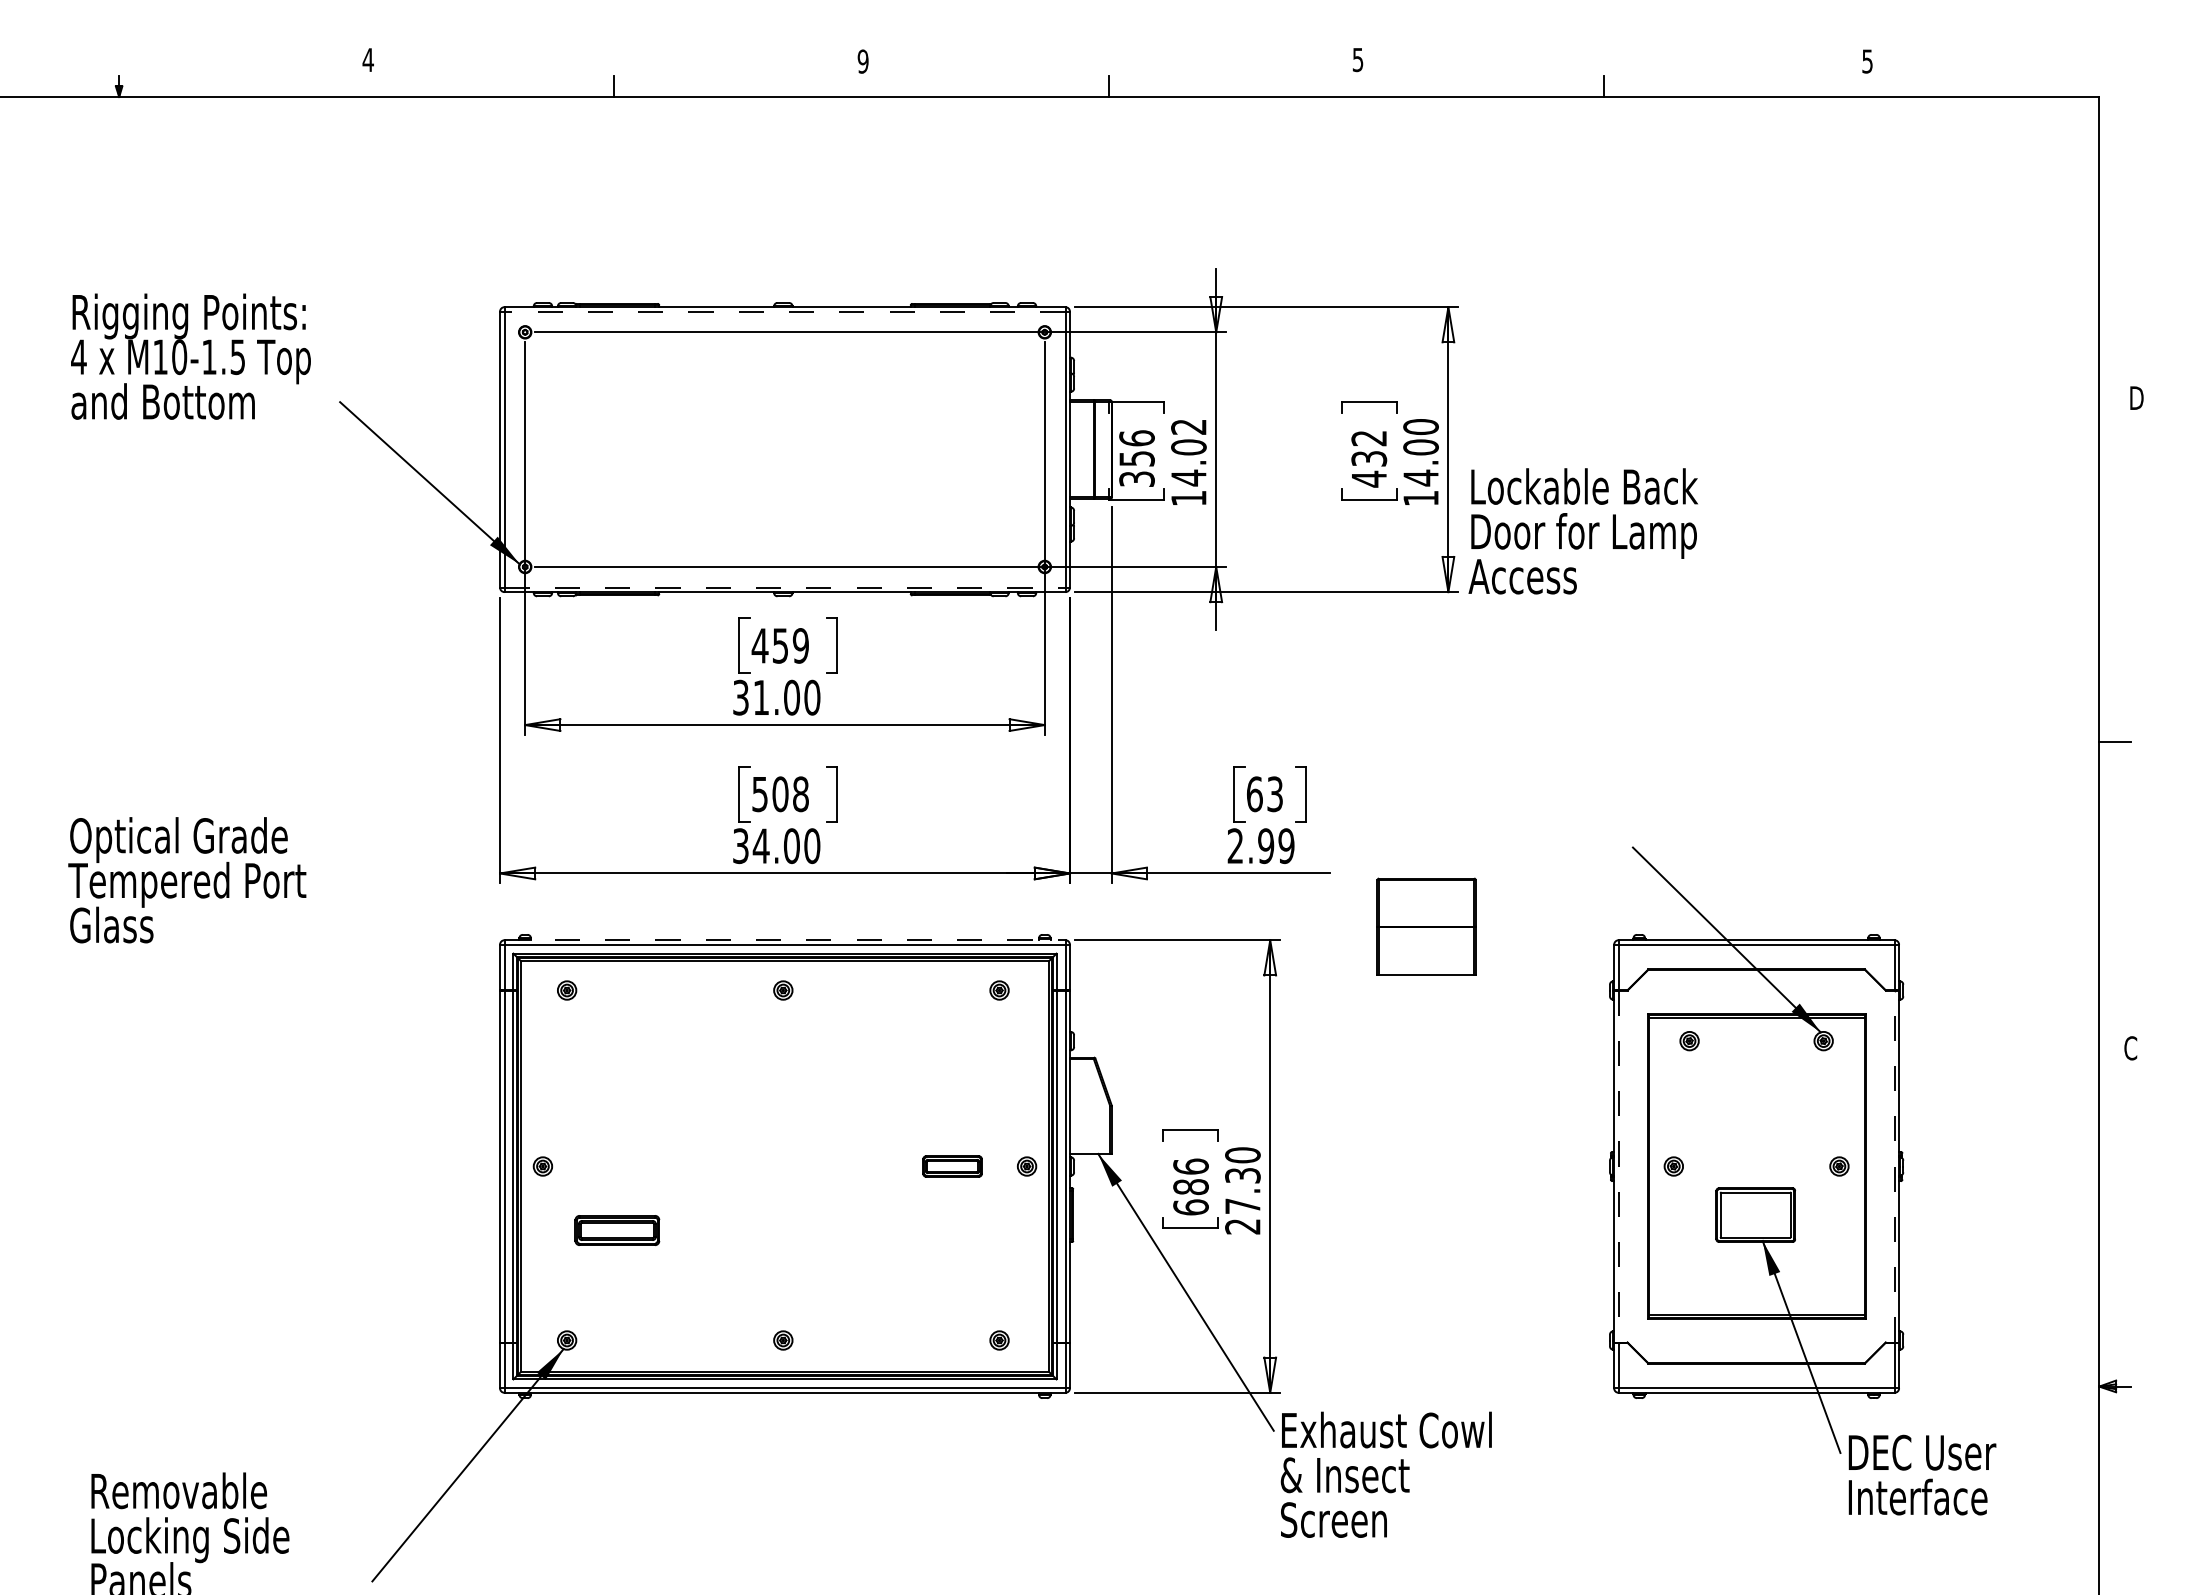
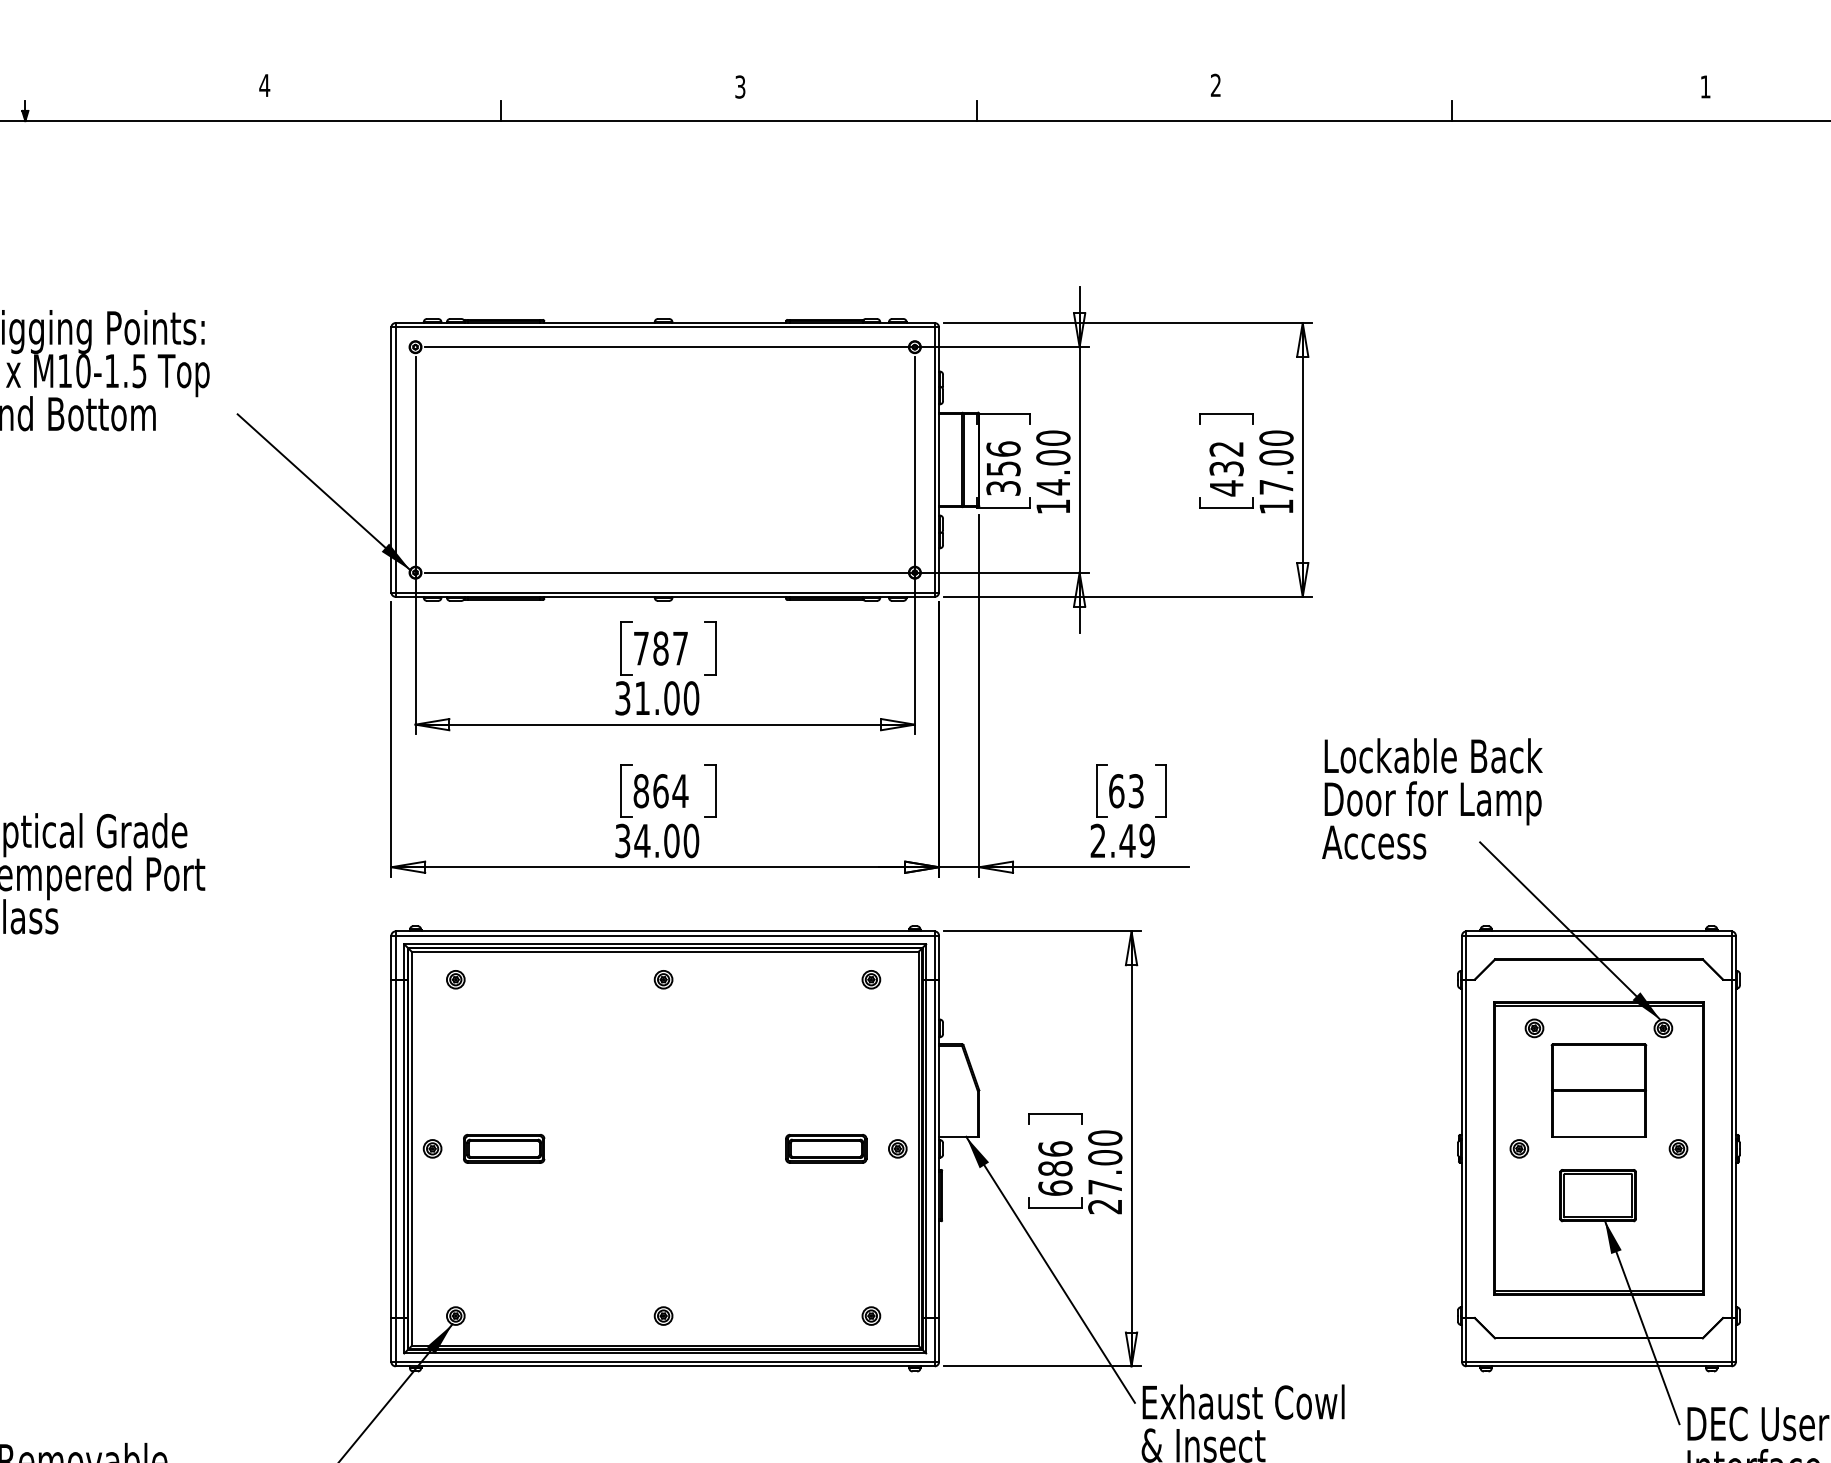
text: (1357, 59) -> (1215, 85), 5 -> 2
text: (862, 61) -> (739, 86), 9 -> 3
text: (1867, 61) -> (1705, 86), 5 -> 1
line: (784, 311) -> (664, 327), dashed -> solid
text: (1188, 426) -> (1052, 437), 14.02 -> 14.00
text: (1420, 477) -> (1275, 486), 14.00 -> 17.00
text: (1582, 531) -> (1431, 799), moved
line: (785, 587) -> (665, 592), dashed -> solid
text: (779, 645) -> (659, 648), 459 -> 787
text: (780, 794) -> (660, 791), 508 -> 864
text: (1265, 846) -> (1126, 841), 2.99 -> 2.49
part: (1426, 926) -> (1598, 1090), moved
line: (785, 940) -> (665, 931), dashed -> solid
part: (952, 1166) -> (826, 1148), size x1.43
line: (1618, 1166) -> (1466, 1148), dashed -> solid
line: (1894, 1166) -> (1731, 1148), dashed -> solid
text: (1242, 1175) -> (1104, 1157), 27.30 -> 27.00
part: (617, 1230) -> (504, 1148), moved

